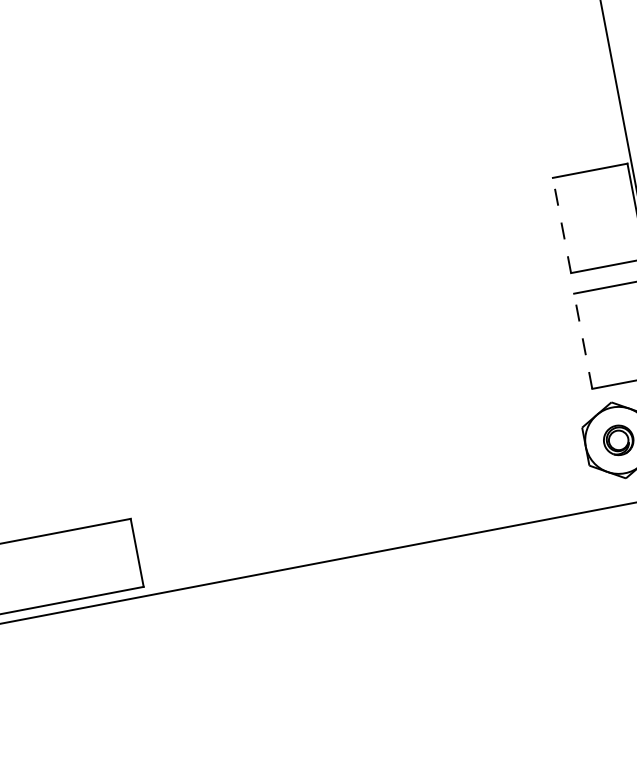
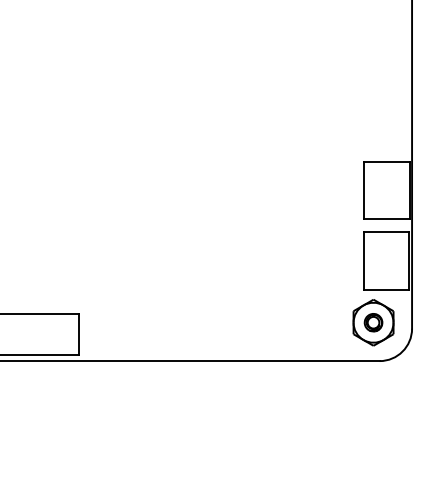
line: (562, 225) -> (364, 190), dashed -> solid
line: (582, 341) -> (363, 260), dashed -> solid

